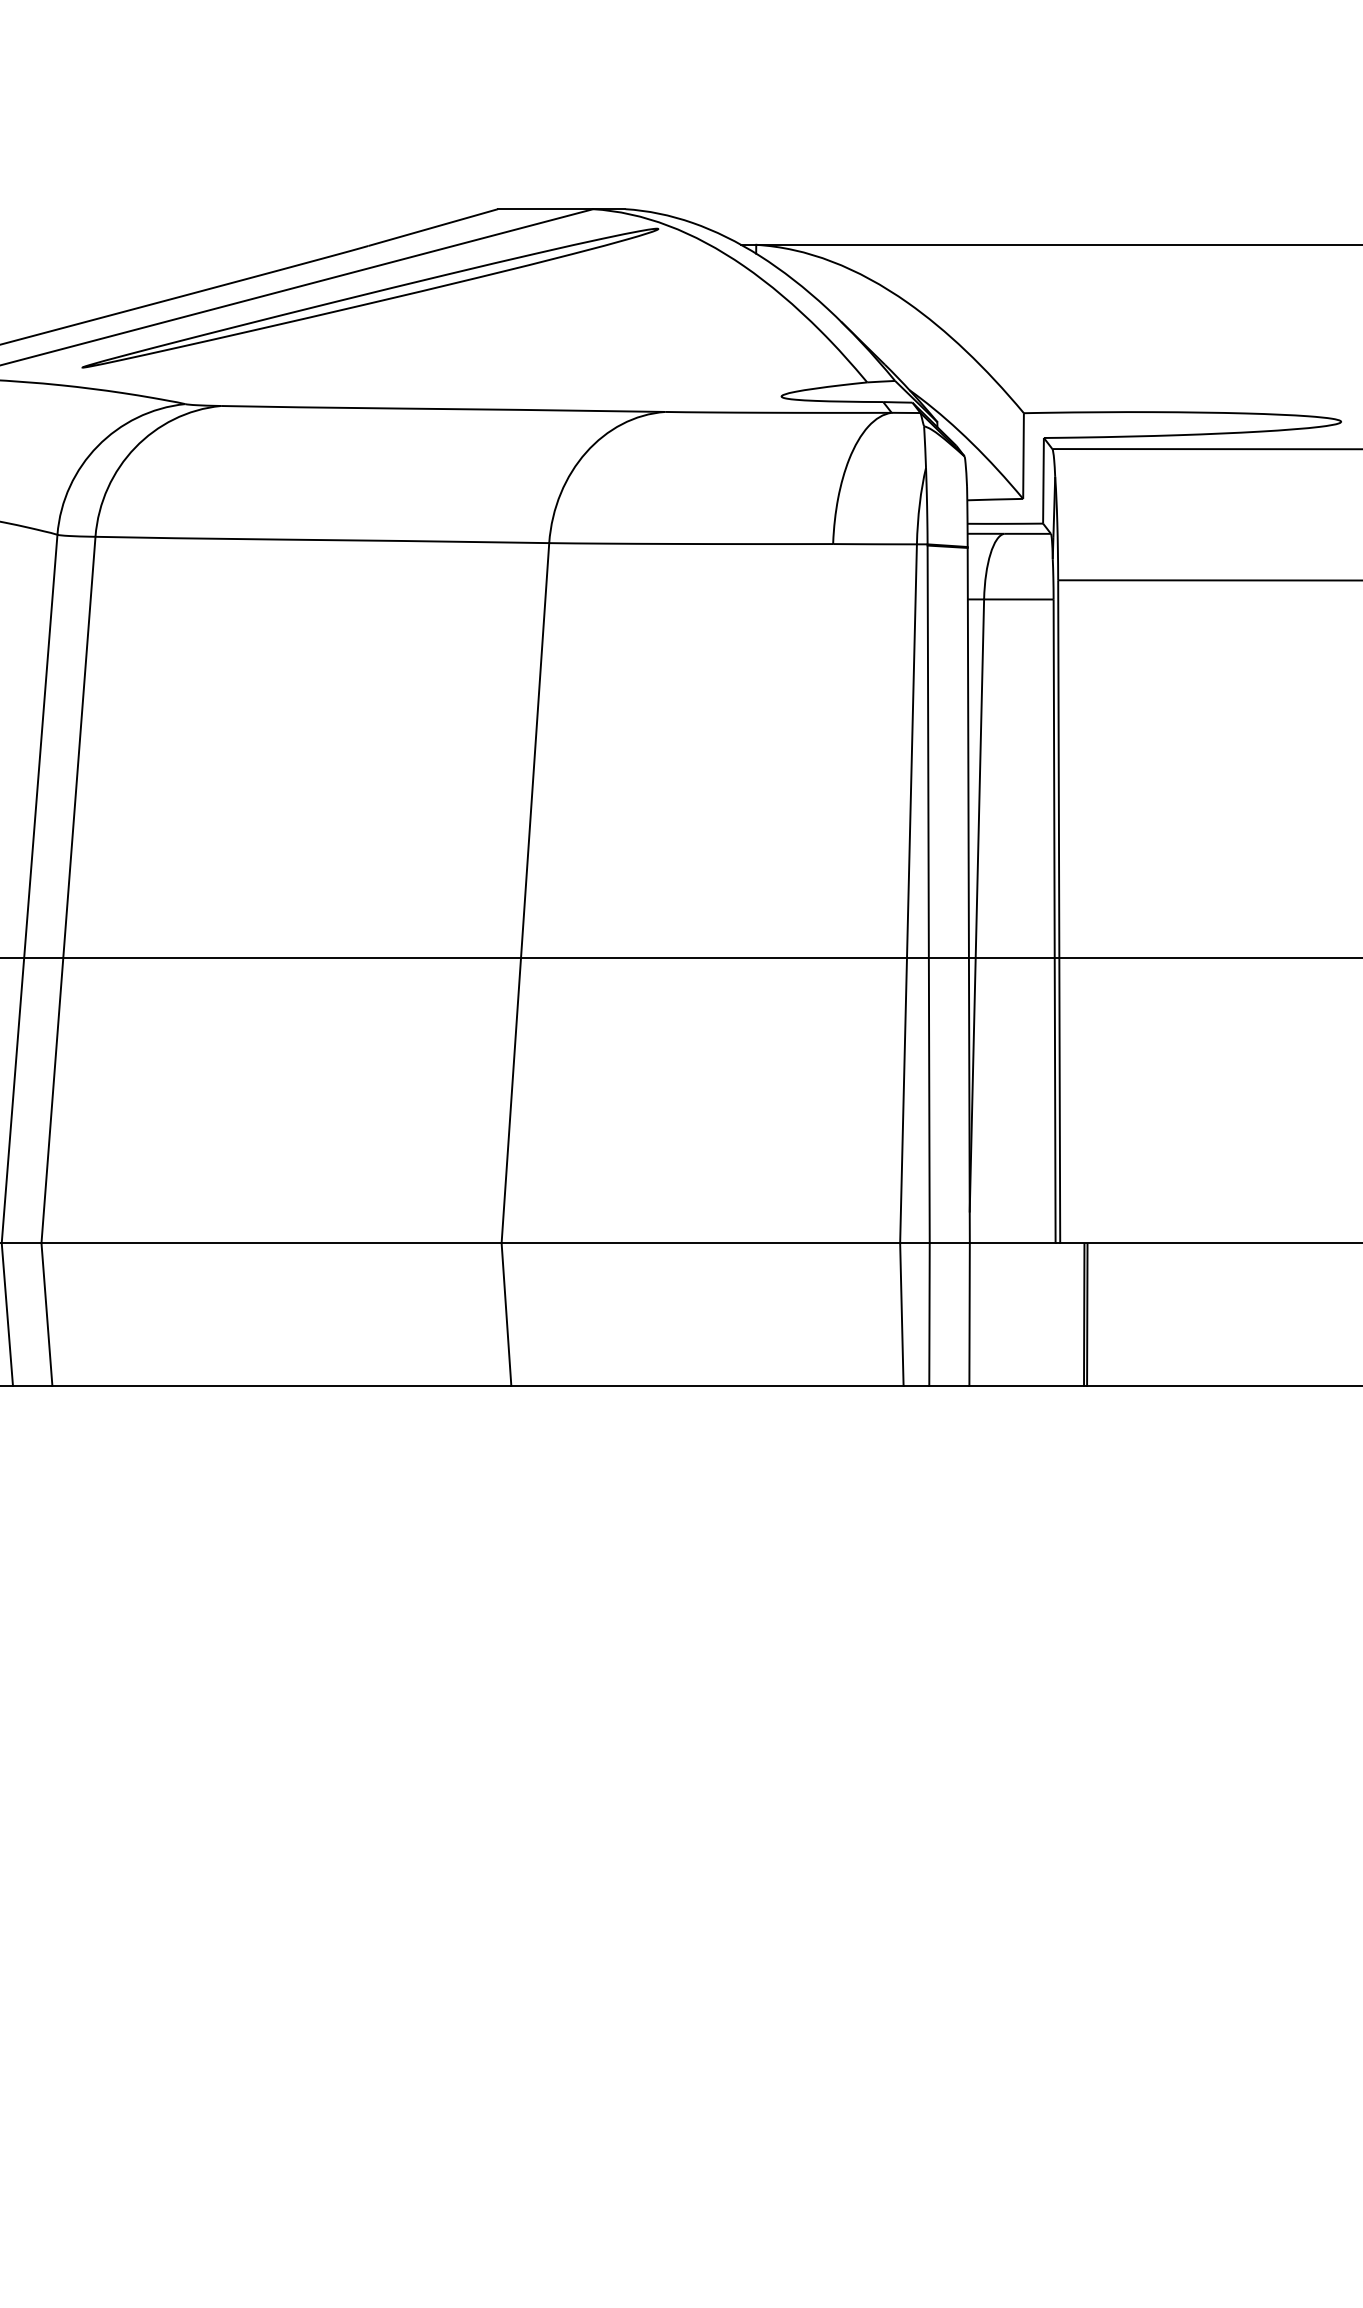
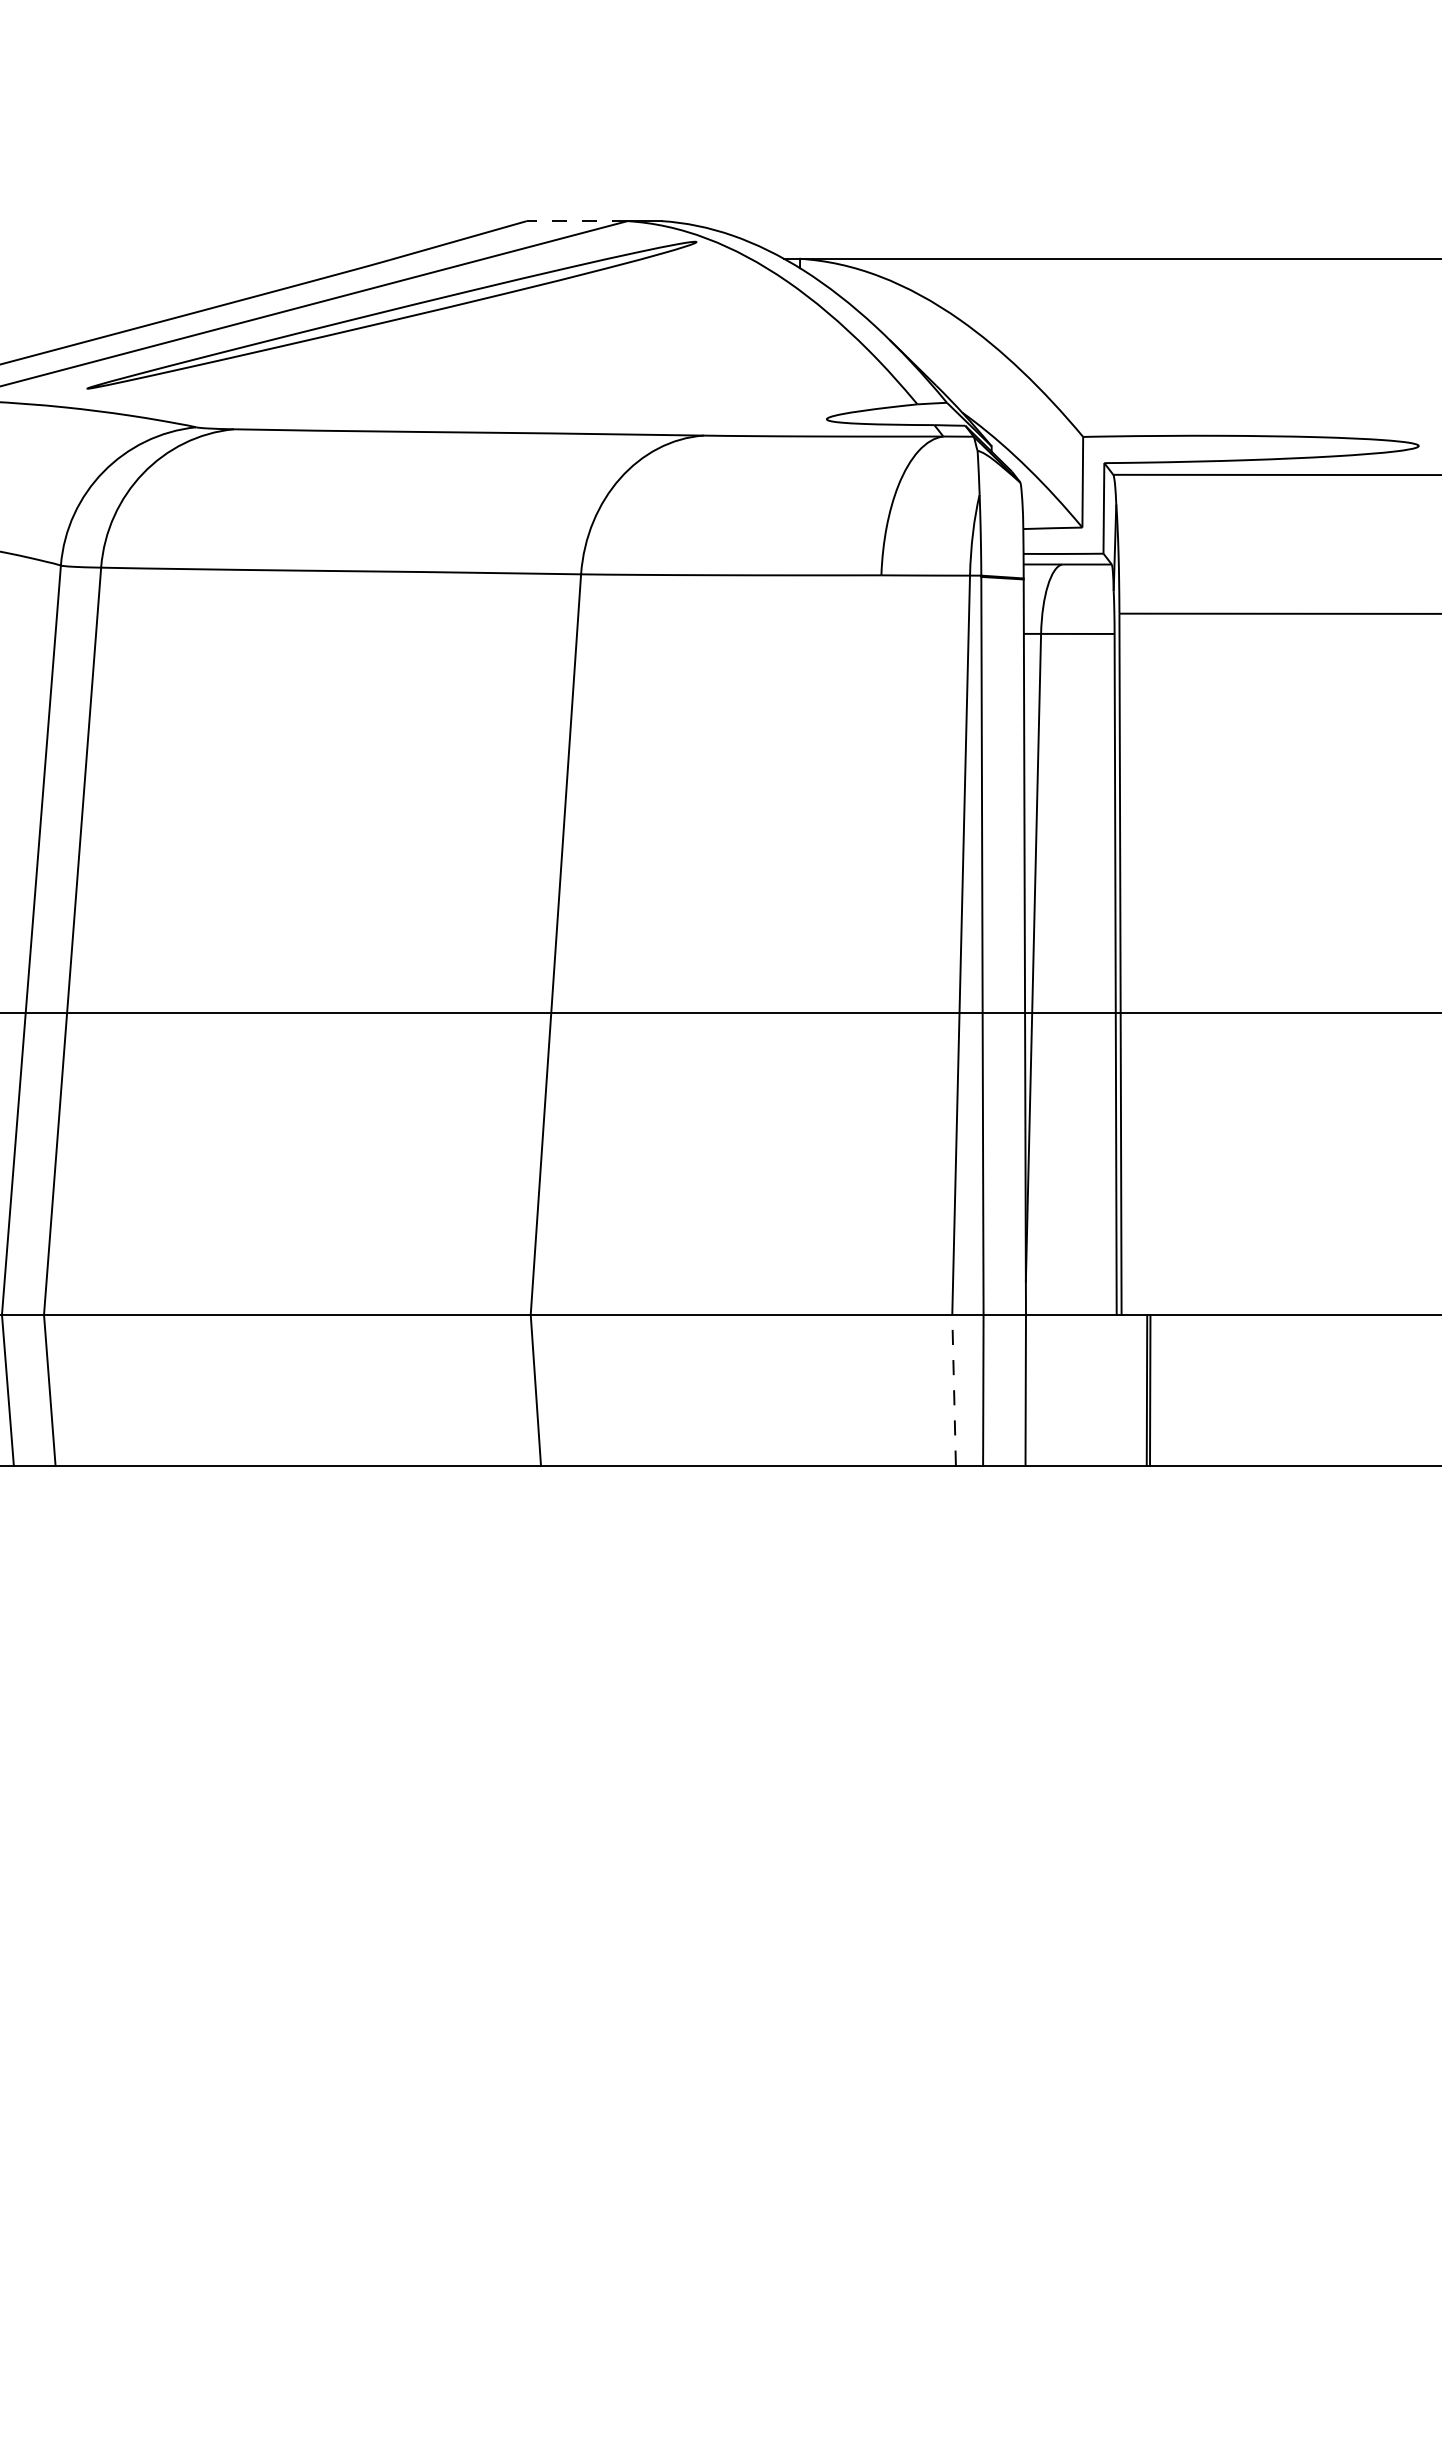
line: (544, 209) -> (576, 221), solid -> dashed
line: (902, 1313) -> (954, 1389), solid -> dashed

